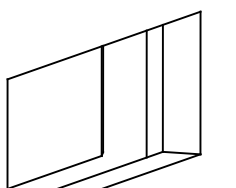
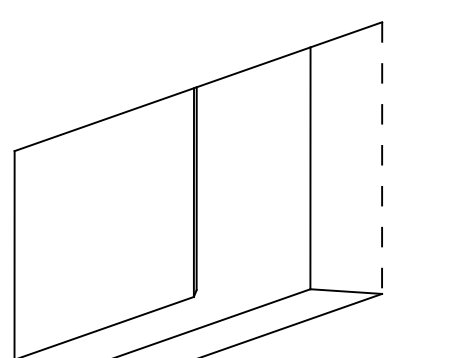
line: (200, 83) -> (382, 158), solid -> dashed
line: (146, 93) -> (279, 178), removed

